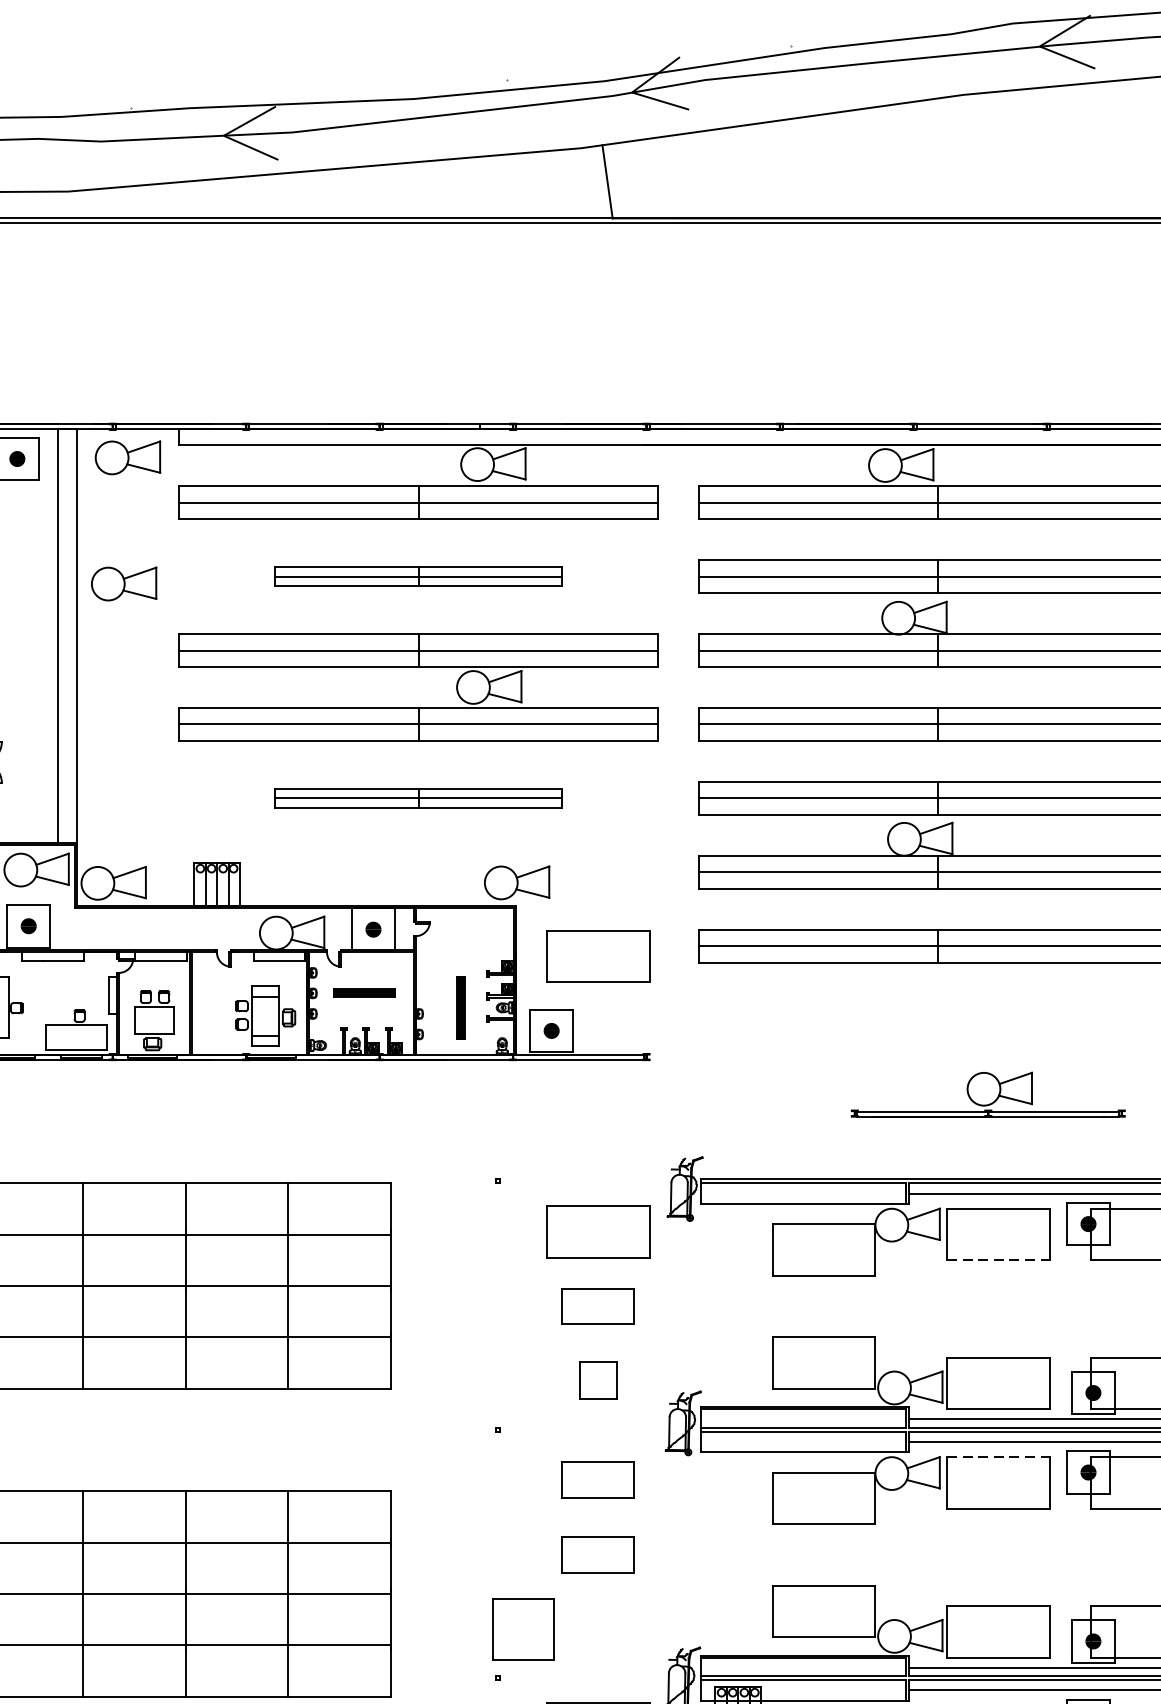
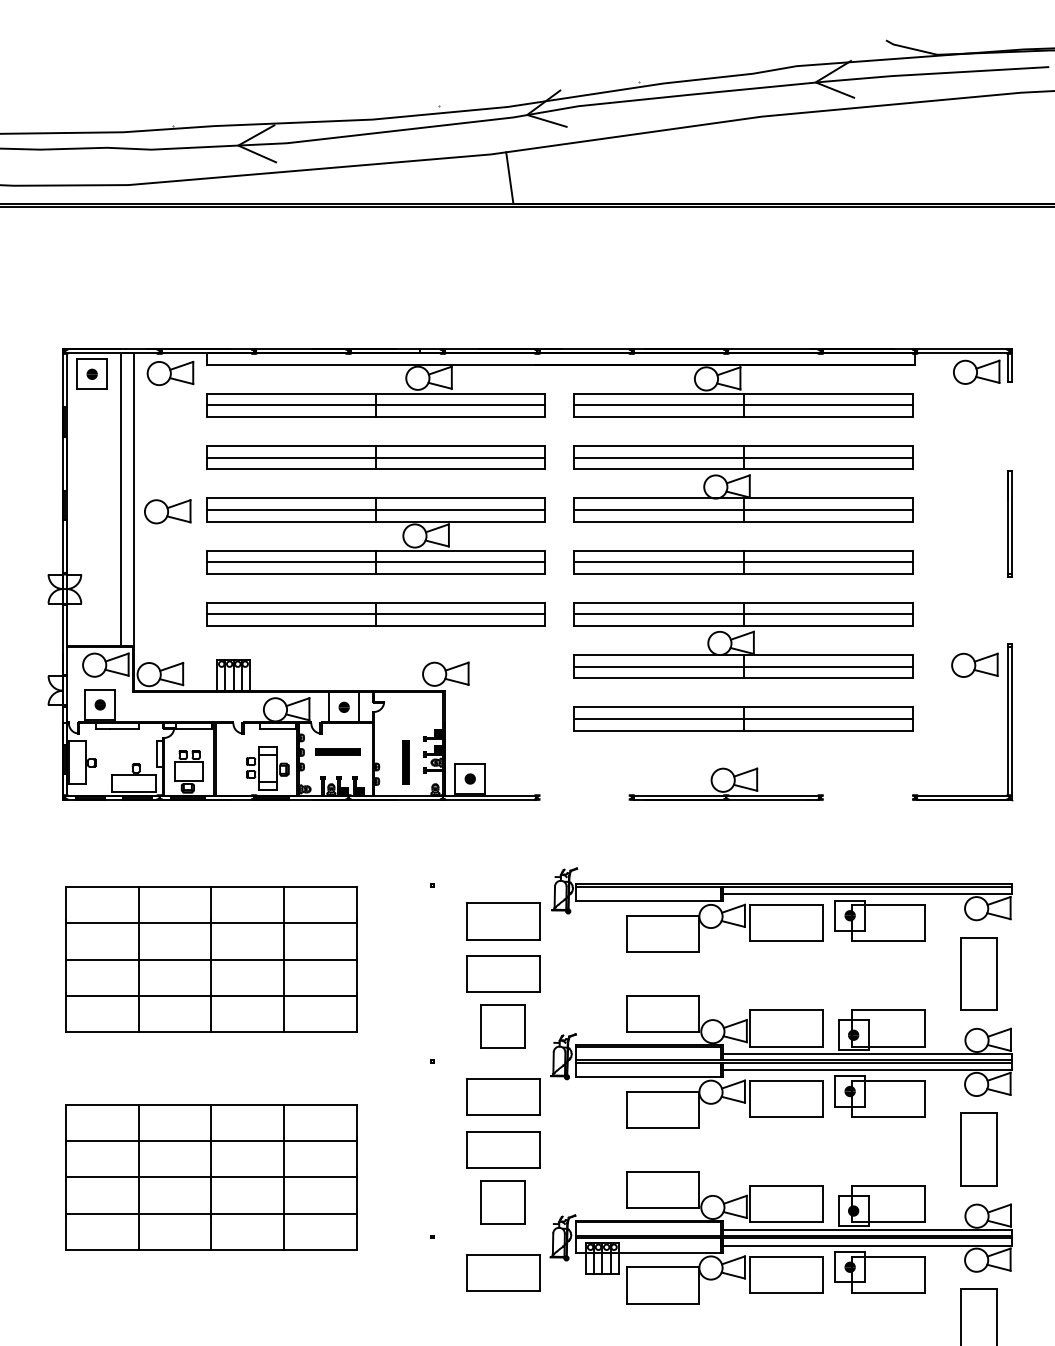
part: (417, 576) -> (375, 457), size x1.67
part: (123, 583) -> (167, 511), moved
part: (417, 798) -> (375, 614), size x1.67
part: (598, 956) -> (503, 726), removed
part: (987, 1093) -> (725, 783), moved
line: (999, 1260) -> (787, 941), dashed -> solid
part: (598, 1305) -> (503, 973), size x1.43
part: (597, 1380) -> (502, 1026), size x1.67
line: (999, 1456) -> (787, 1080), dashed -> solid
part: (598, 1479) -> (503, 1096), size x1.43
part: (598, 1554) -> (503, 1149), size x1.43
part: (522, 1629) -> (502, 1202), moved

